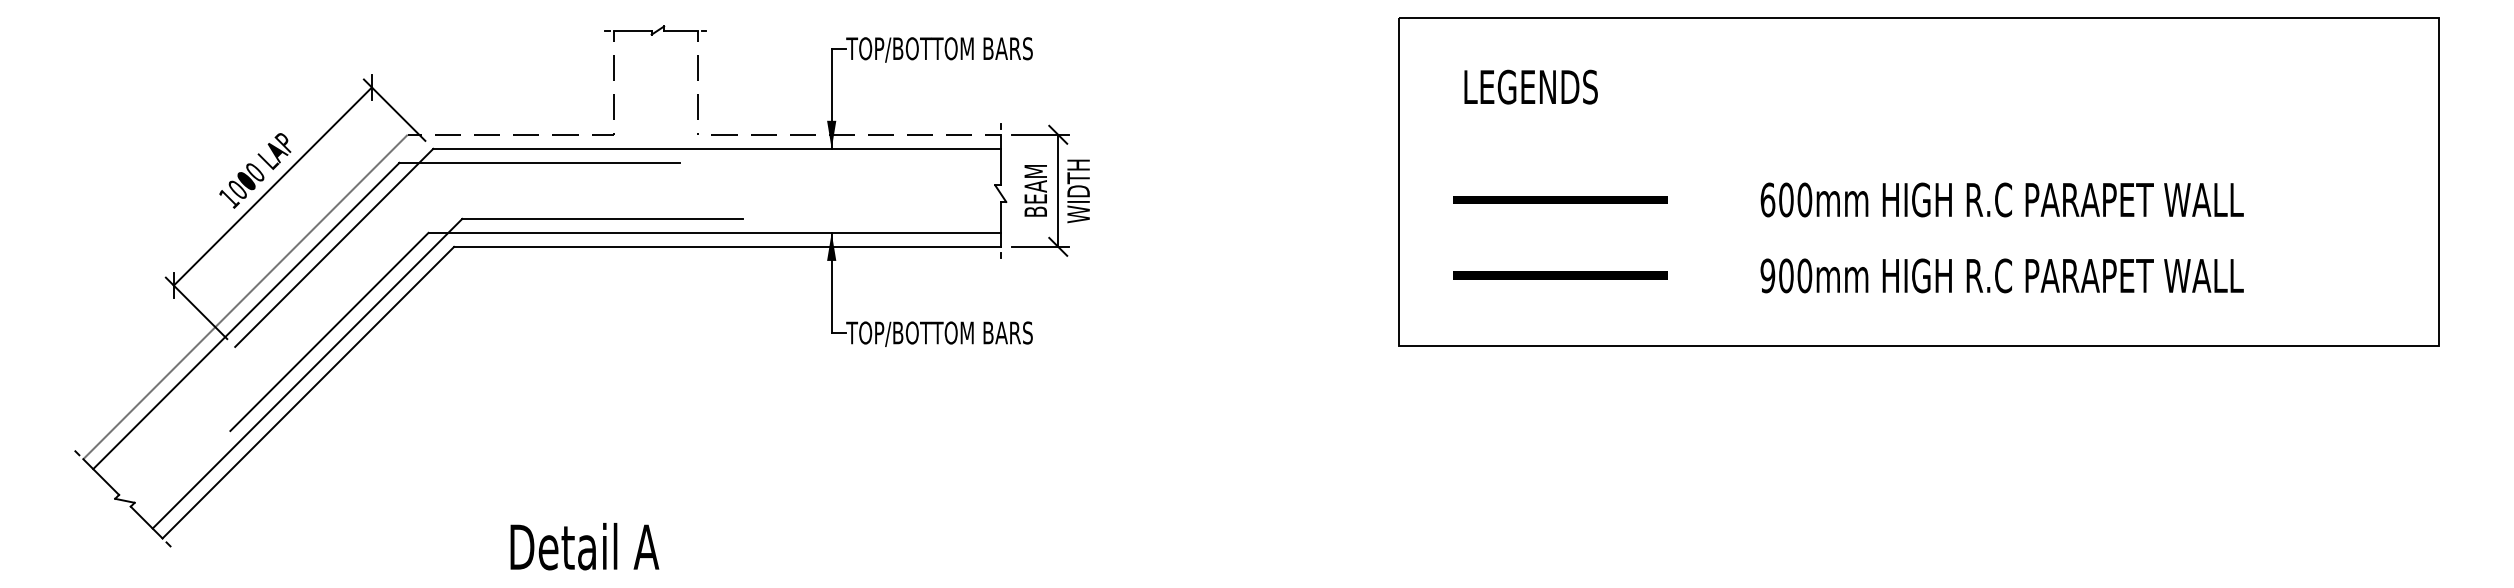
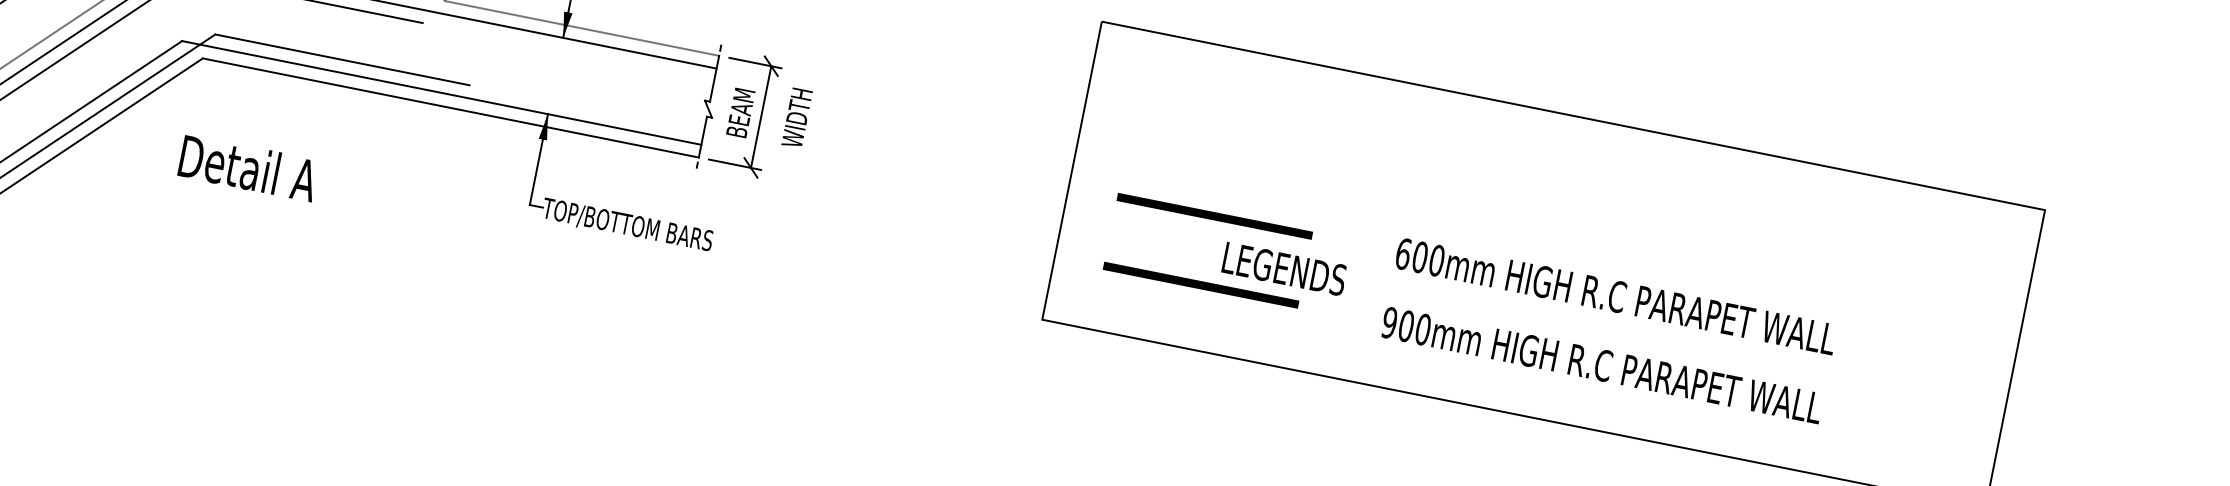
text: (1530, 86) -> (1284, 268), moved
text: (1078, 191) -> (797, 118), moved
text: (584, 546) -> (248, 168), moved

